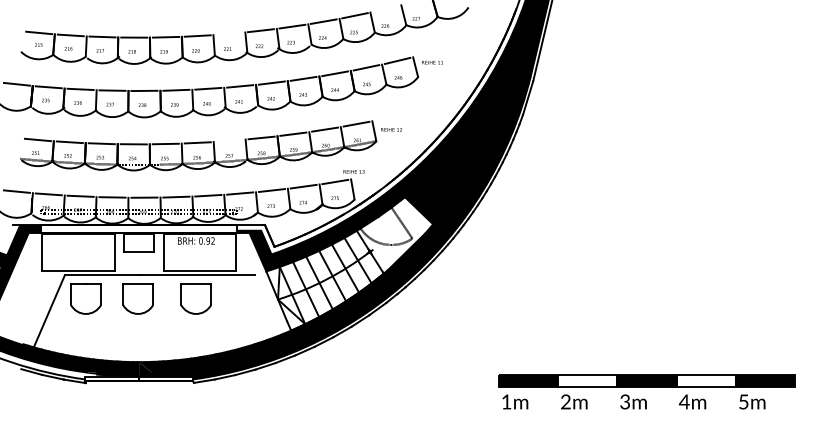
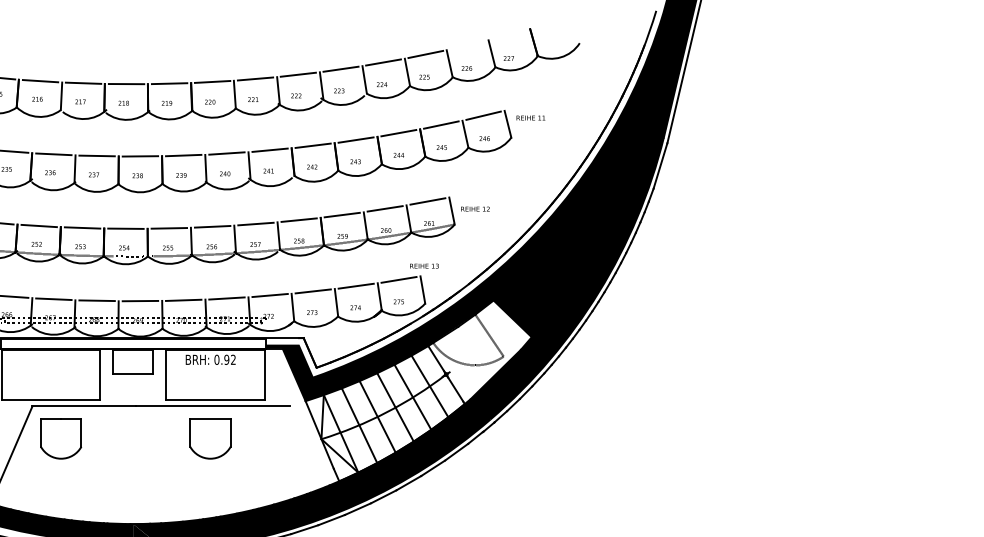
line: (229, 33) -> (255, 78), added
line: (229, 140) -> (255, 223), added
part: (137, 298) -> (130, 437), removed

